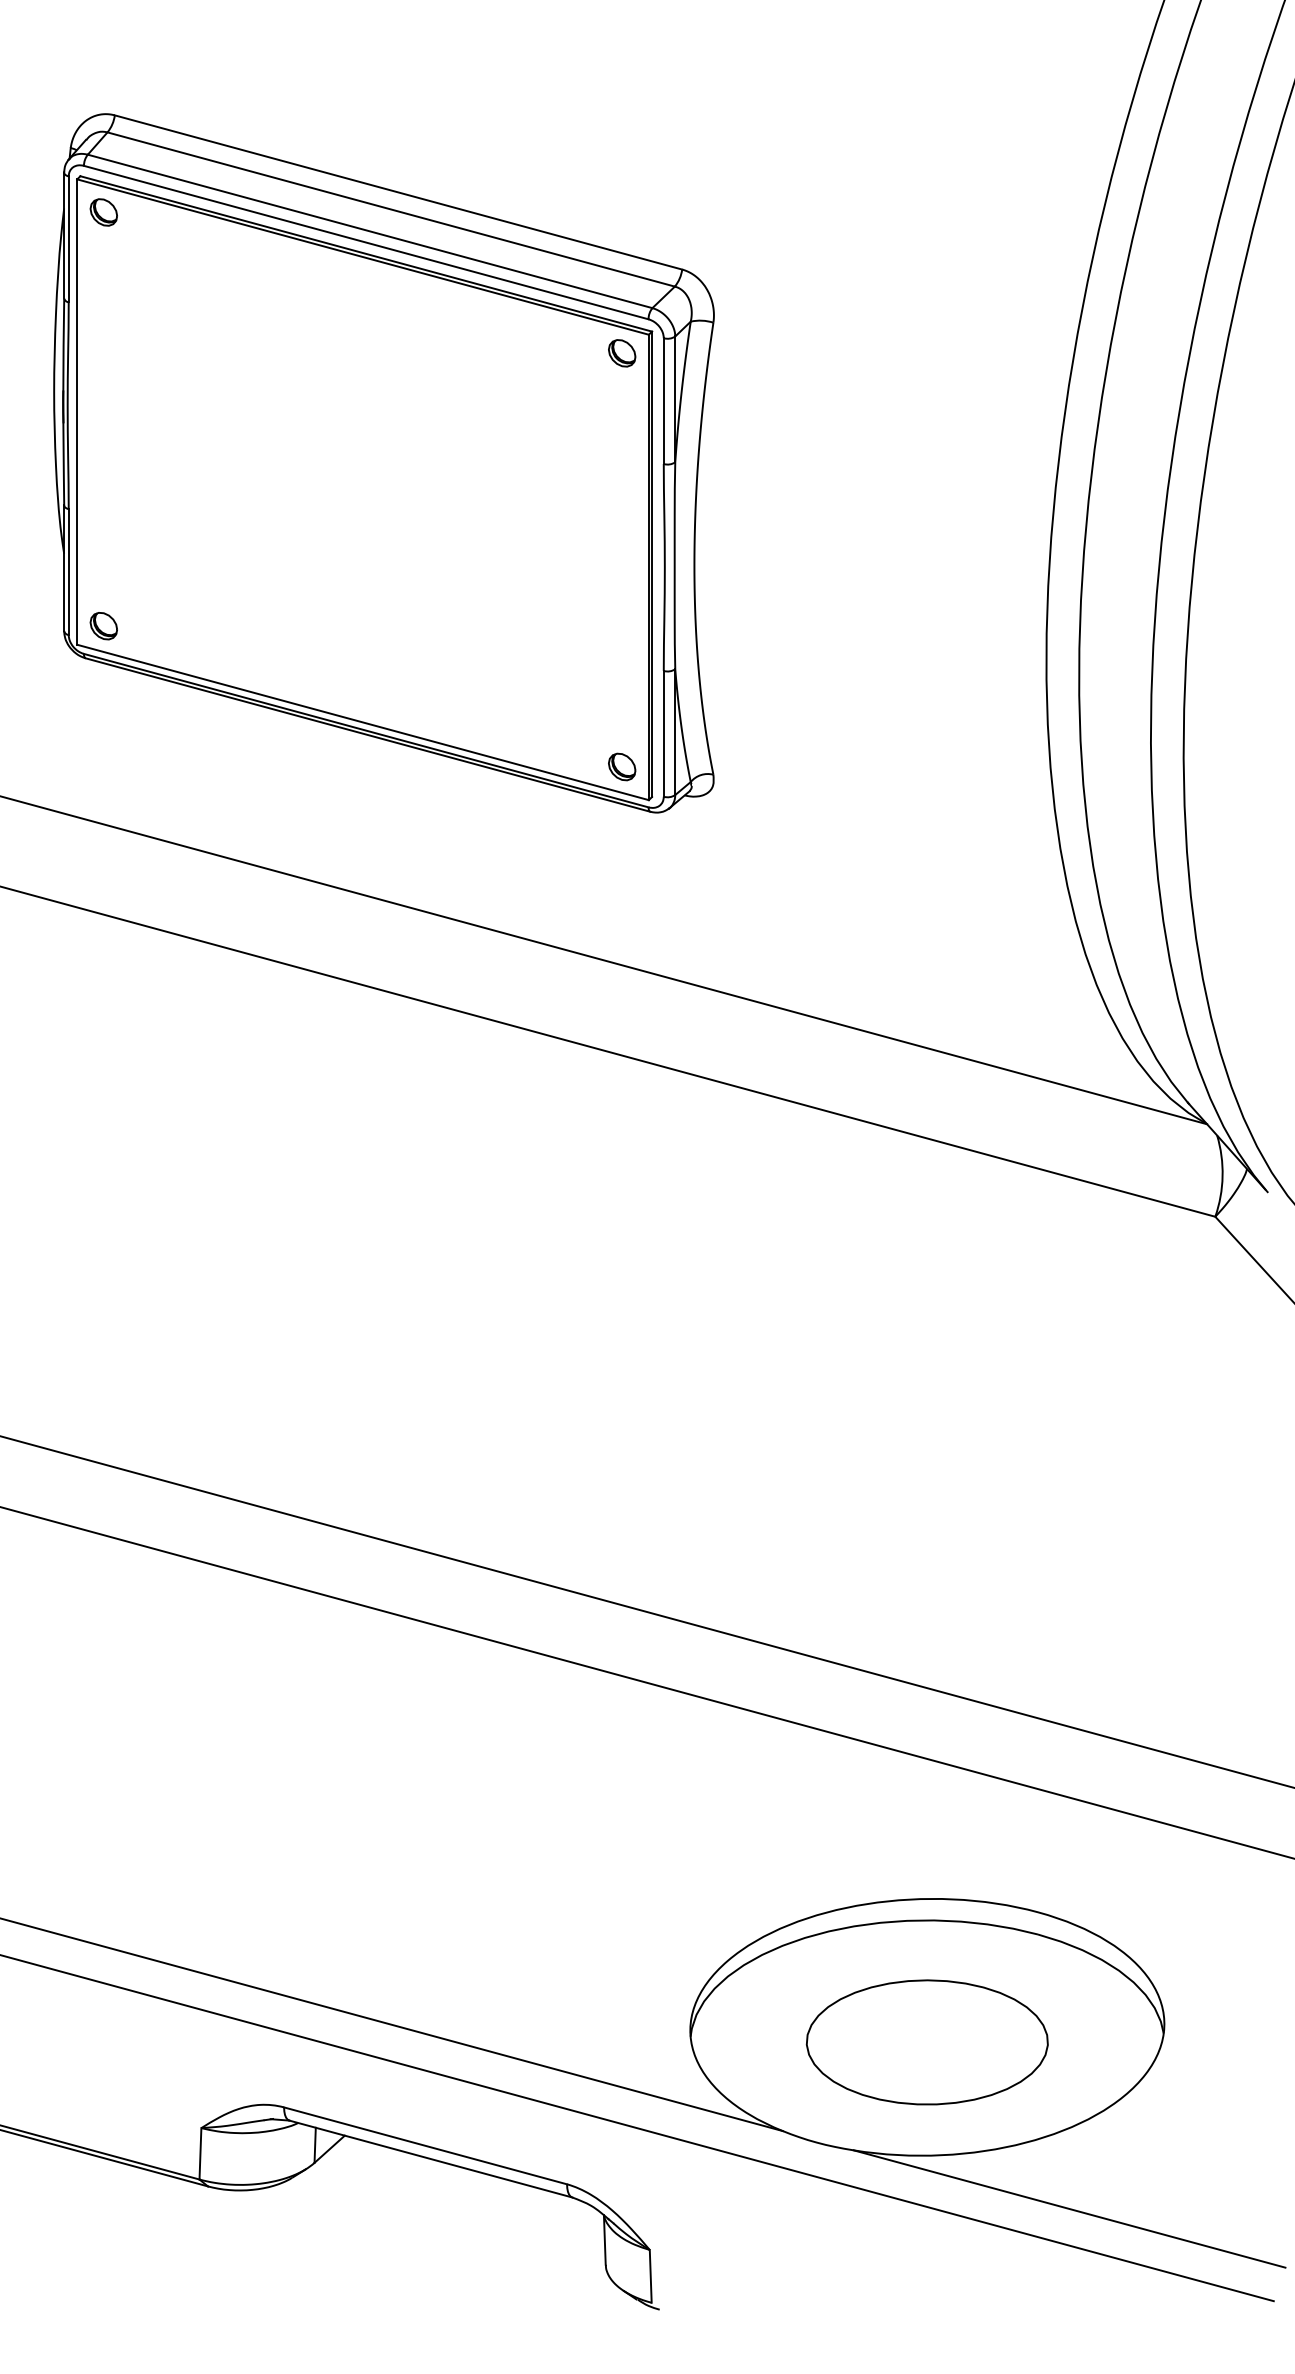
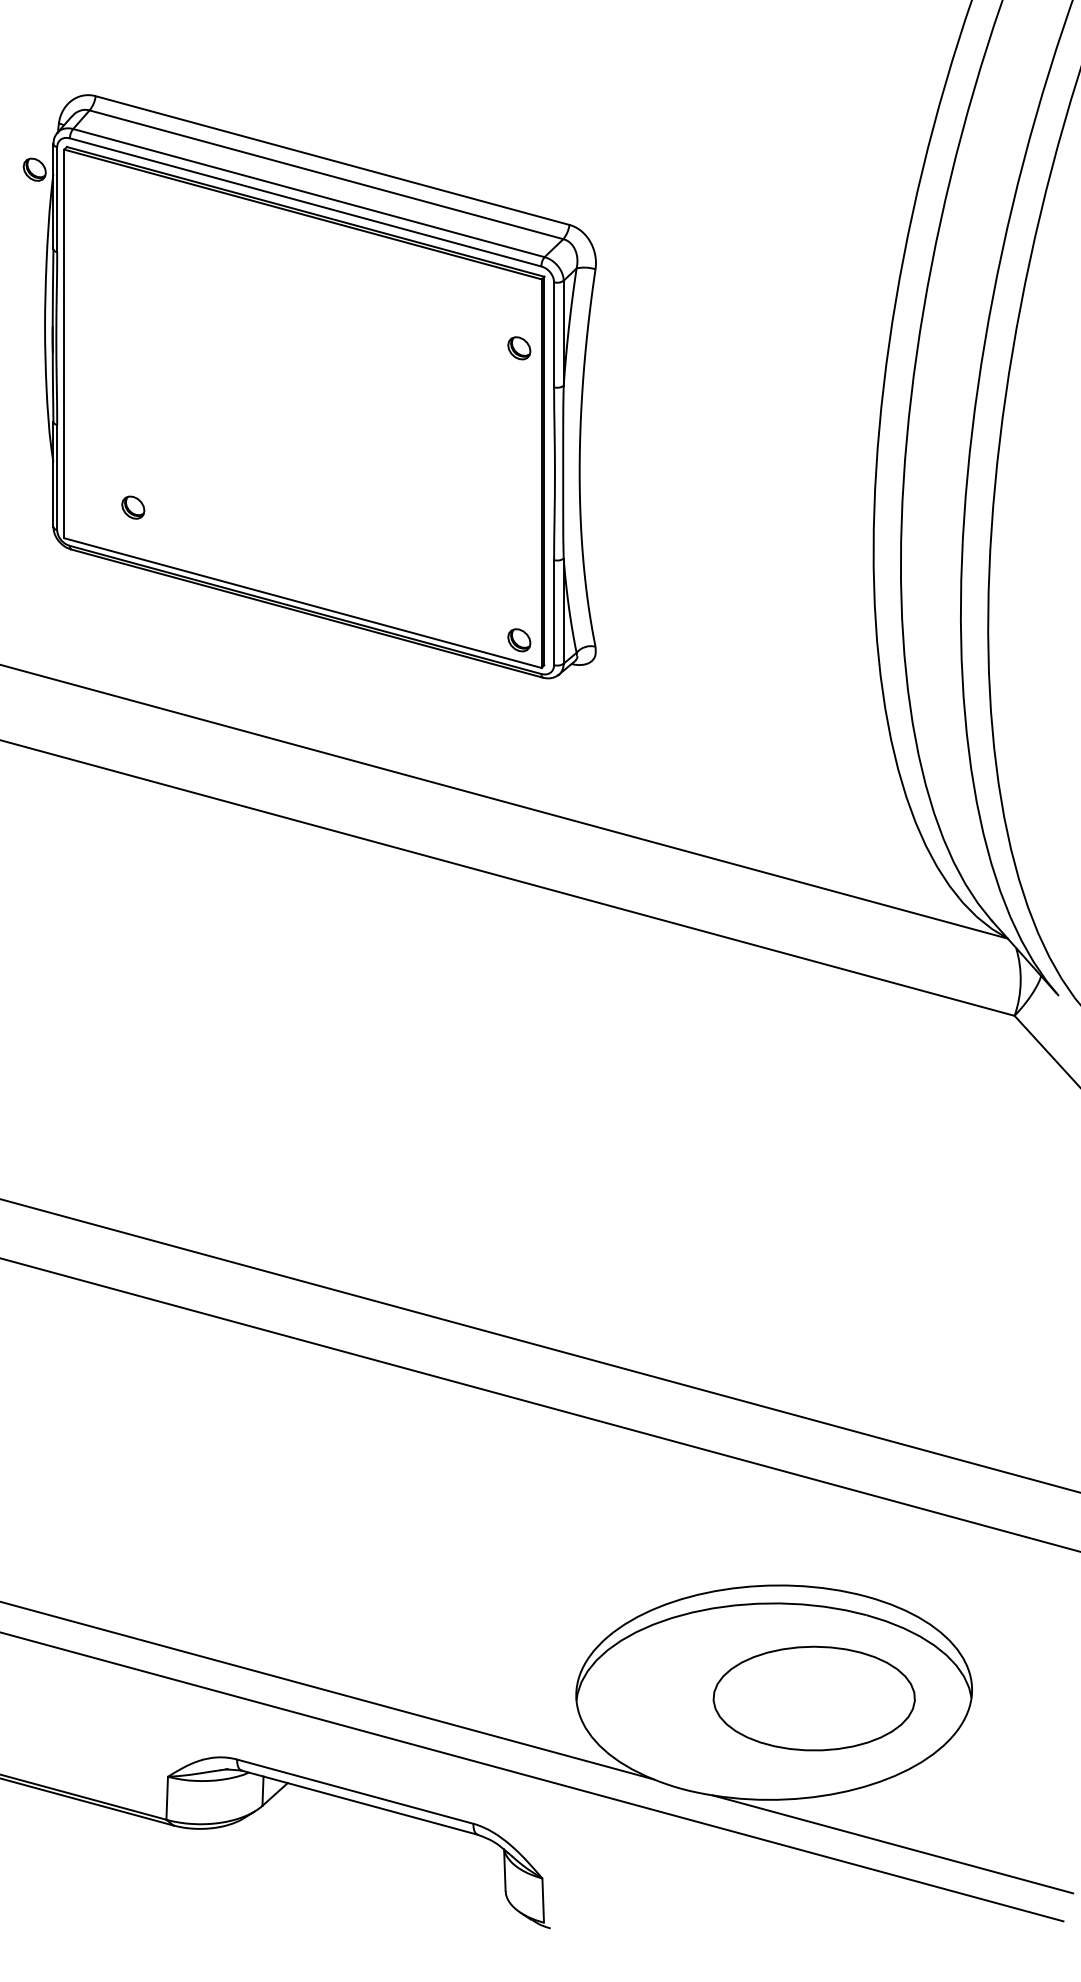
part: (103, 212) -> (34, 169), moved
part: (622, 353) -> (519, 348), moved
part: (103, 626) -> (133, 507), moved
part: (926, 2042) -> (813, 1698), moved

